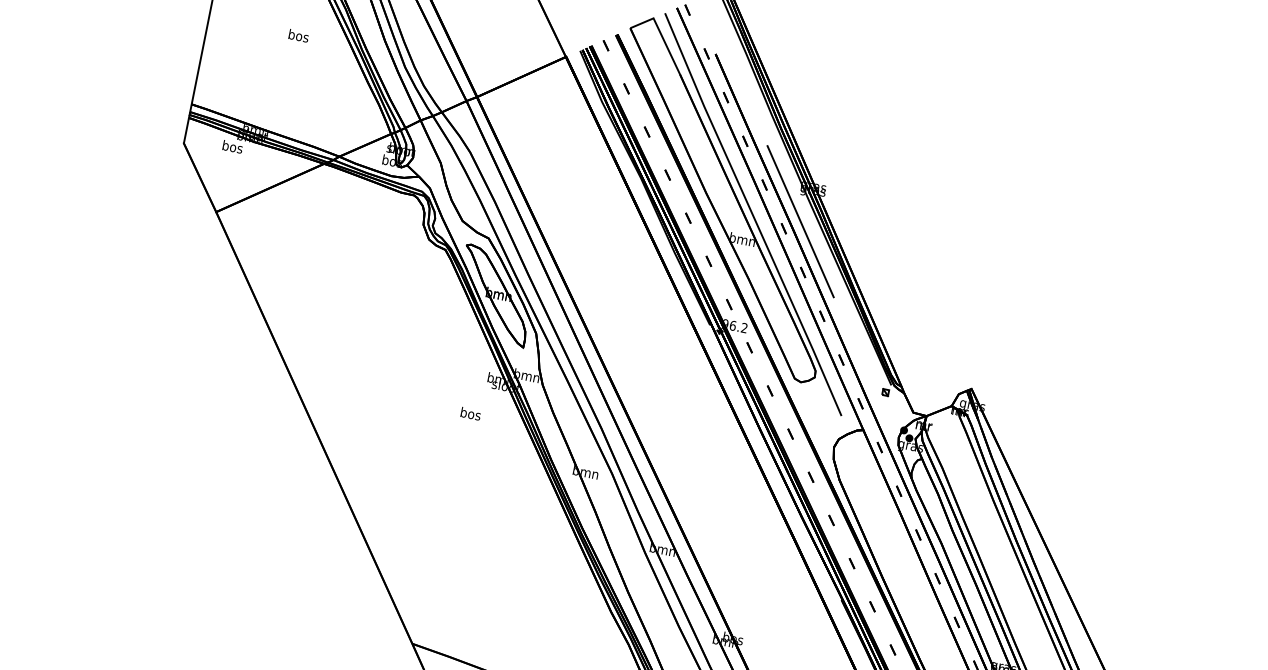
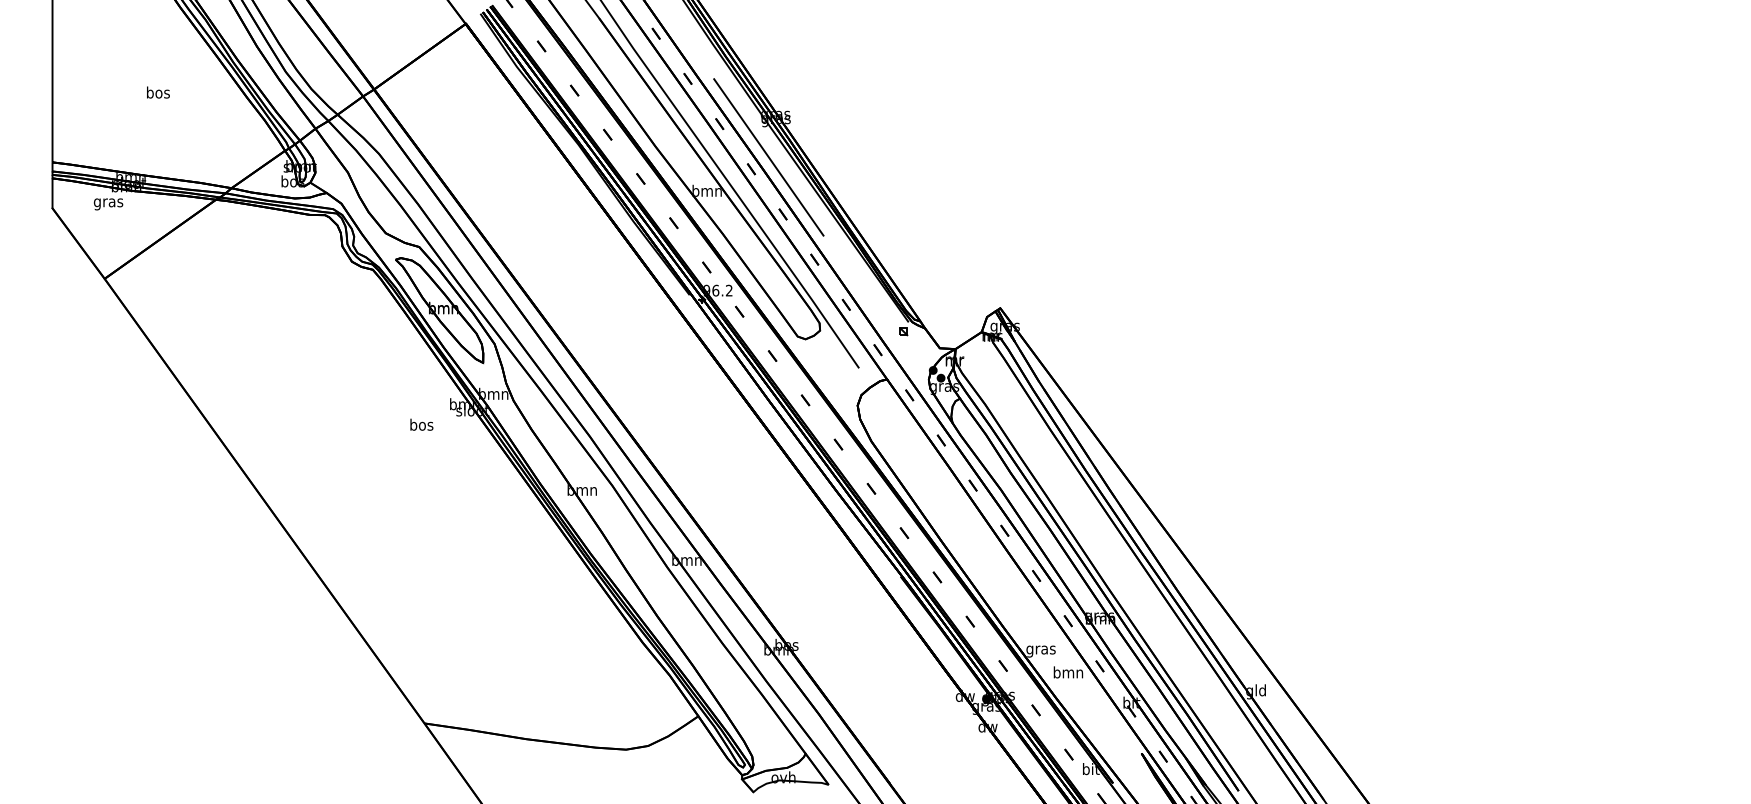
text: (298, 35) -> (158, 92), moved
text: (232, 147) -> (108, 202), bos -> gras
text: (470, 413) -> (421, 424), moved

